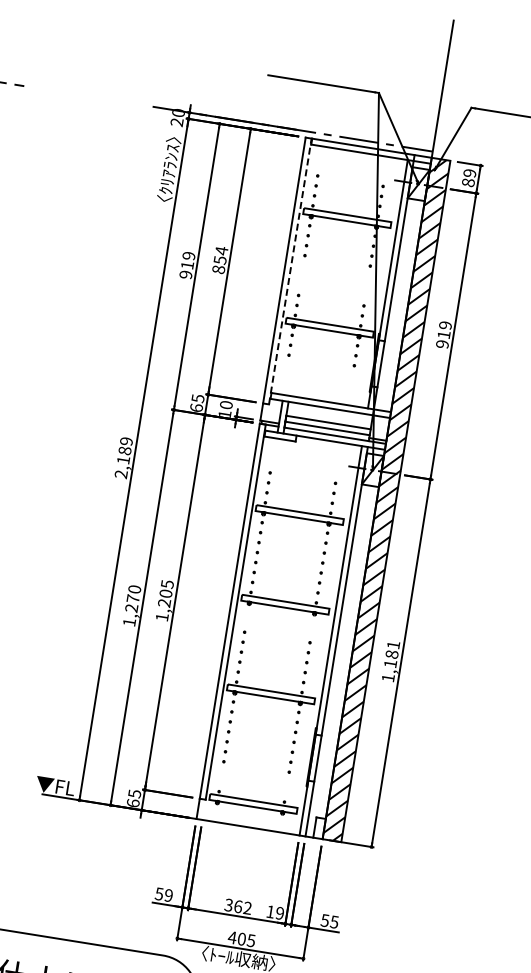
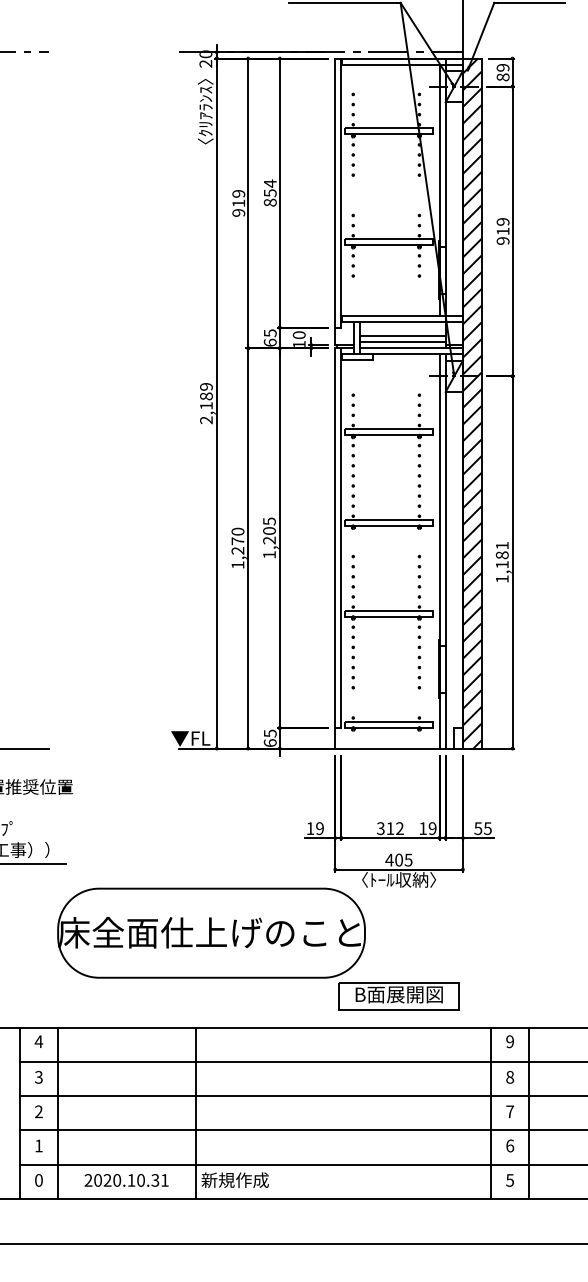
line: (290, 271) -> (341, 193), dashed -> solid
text: (159, 893) -> (310, 828), 59 -> 19
text: (238, 906) -> (390, 828), 362 -> 312

